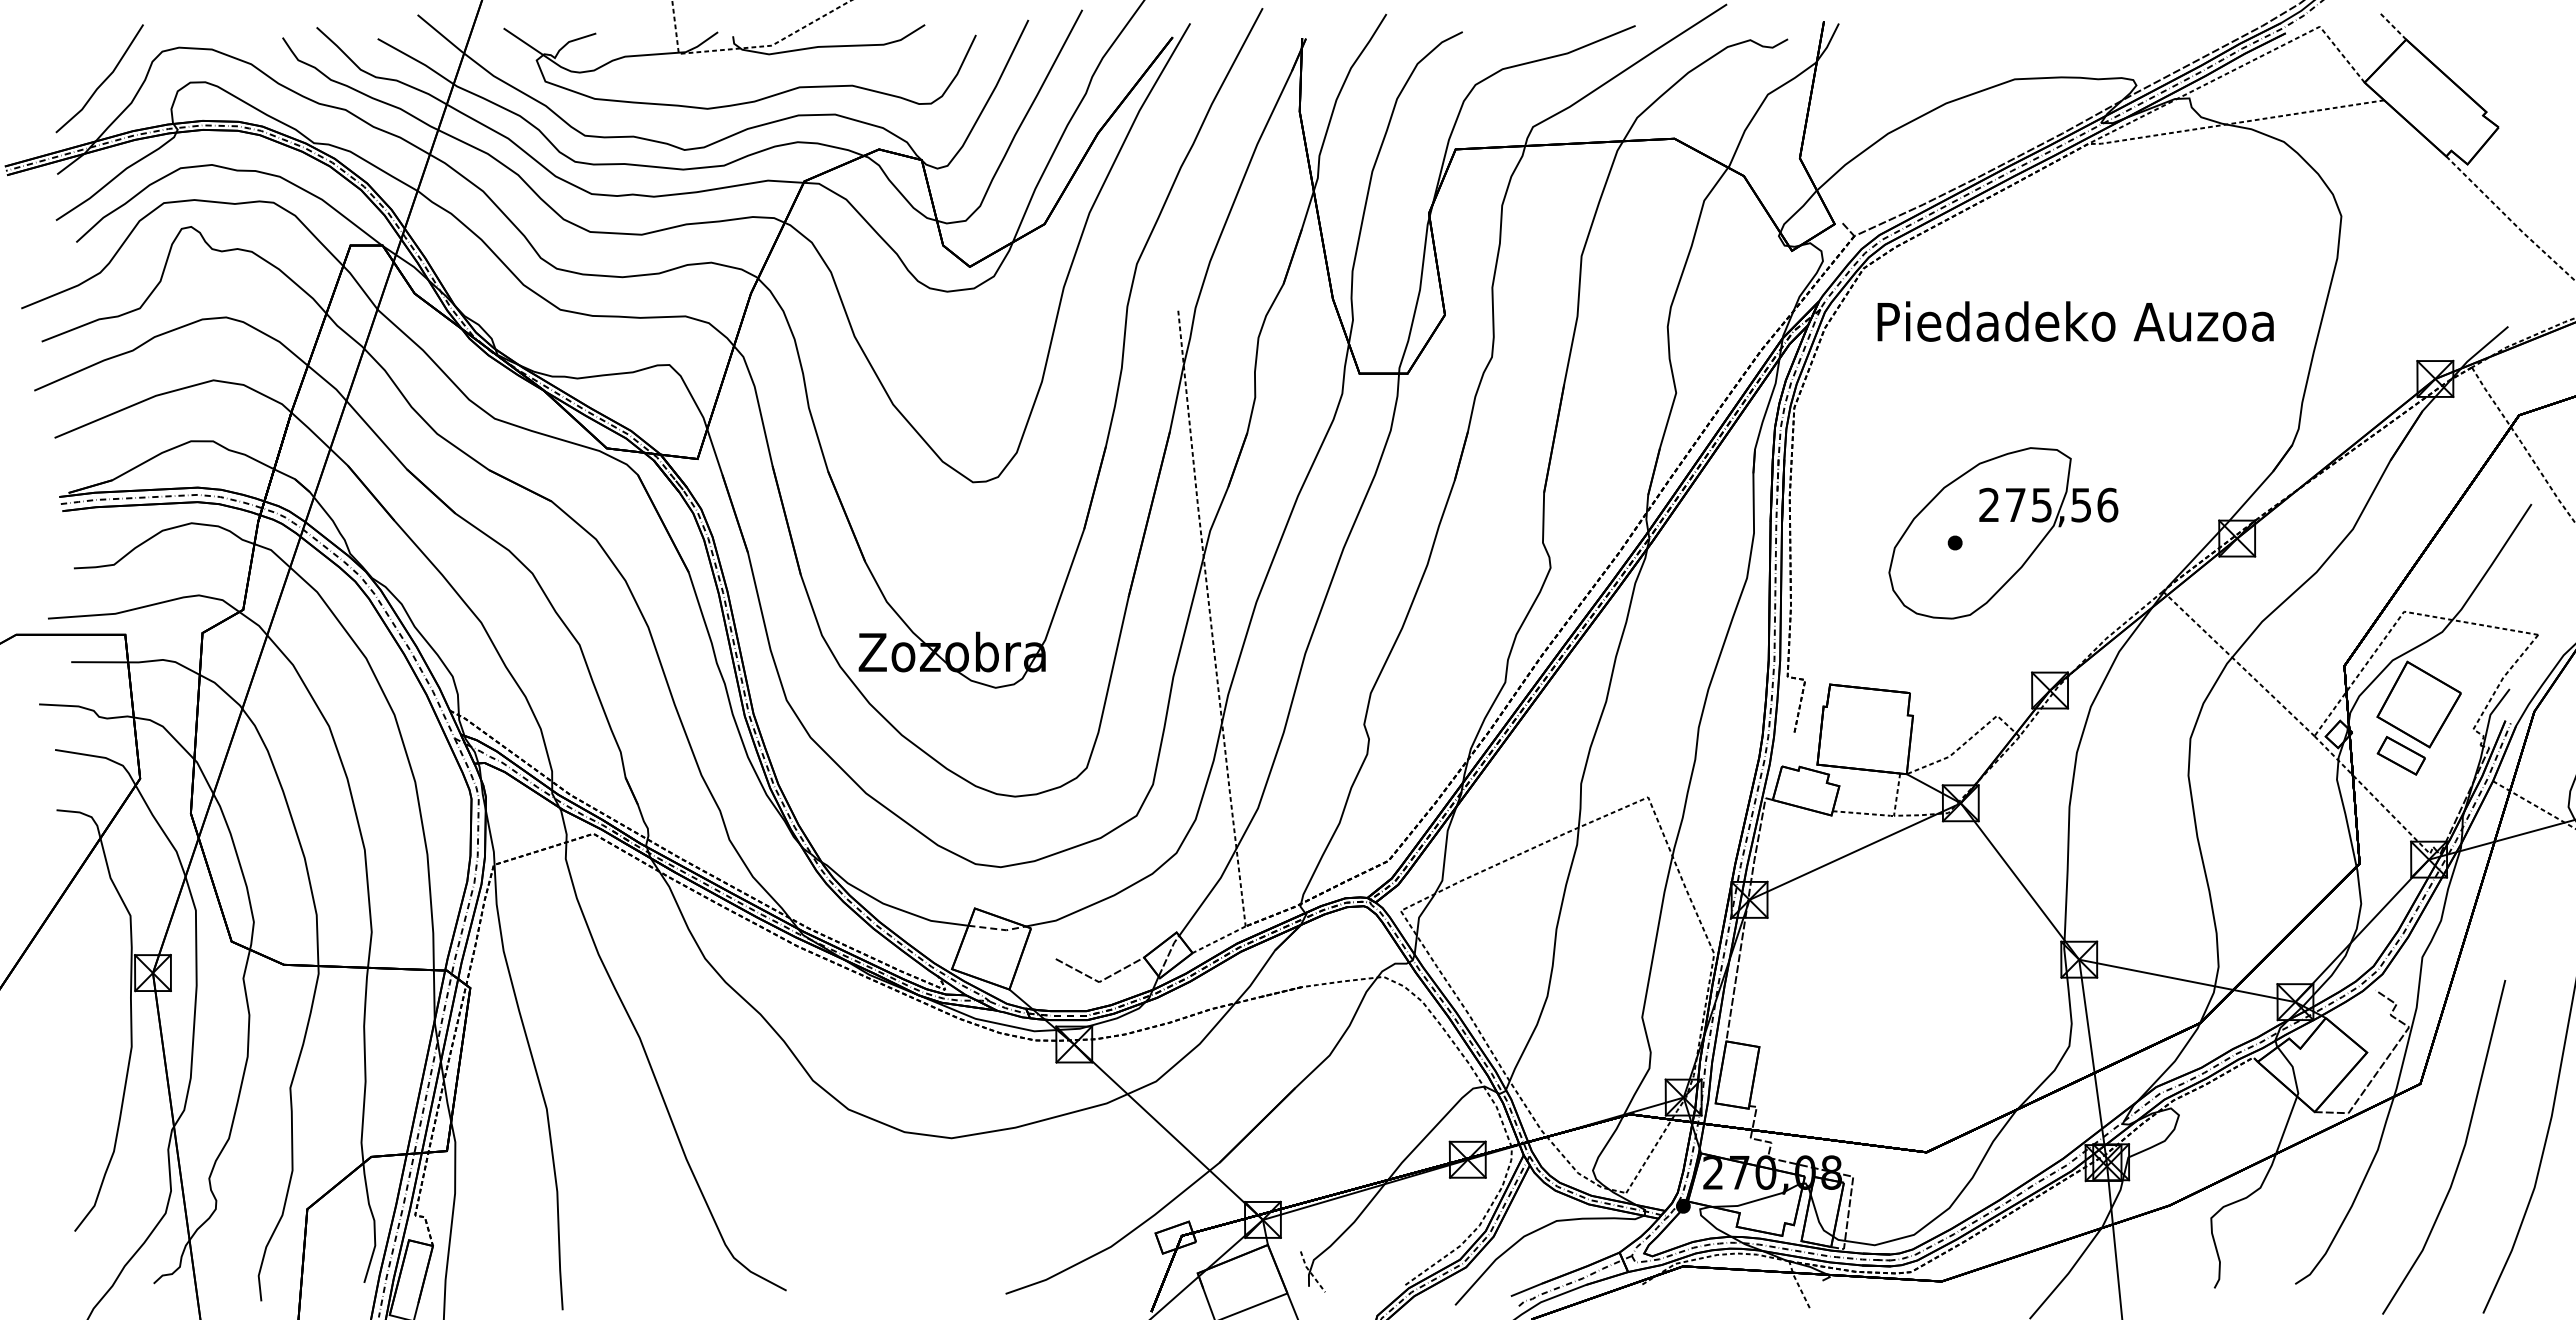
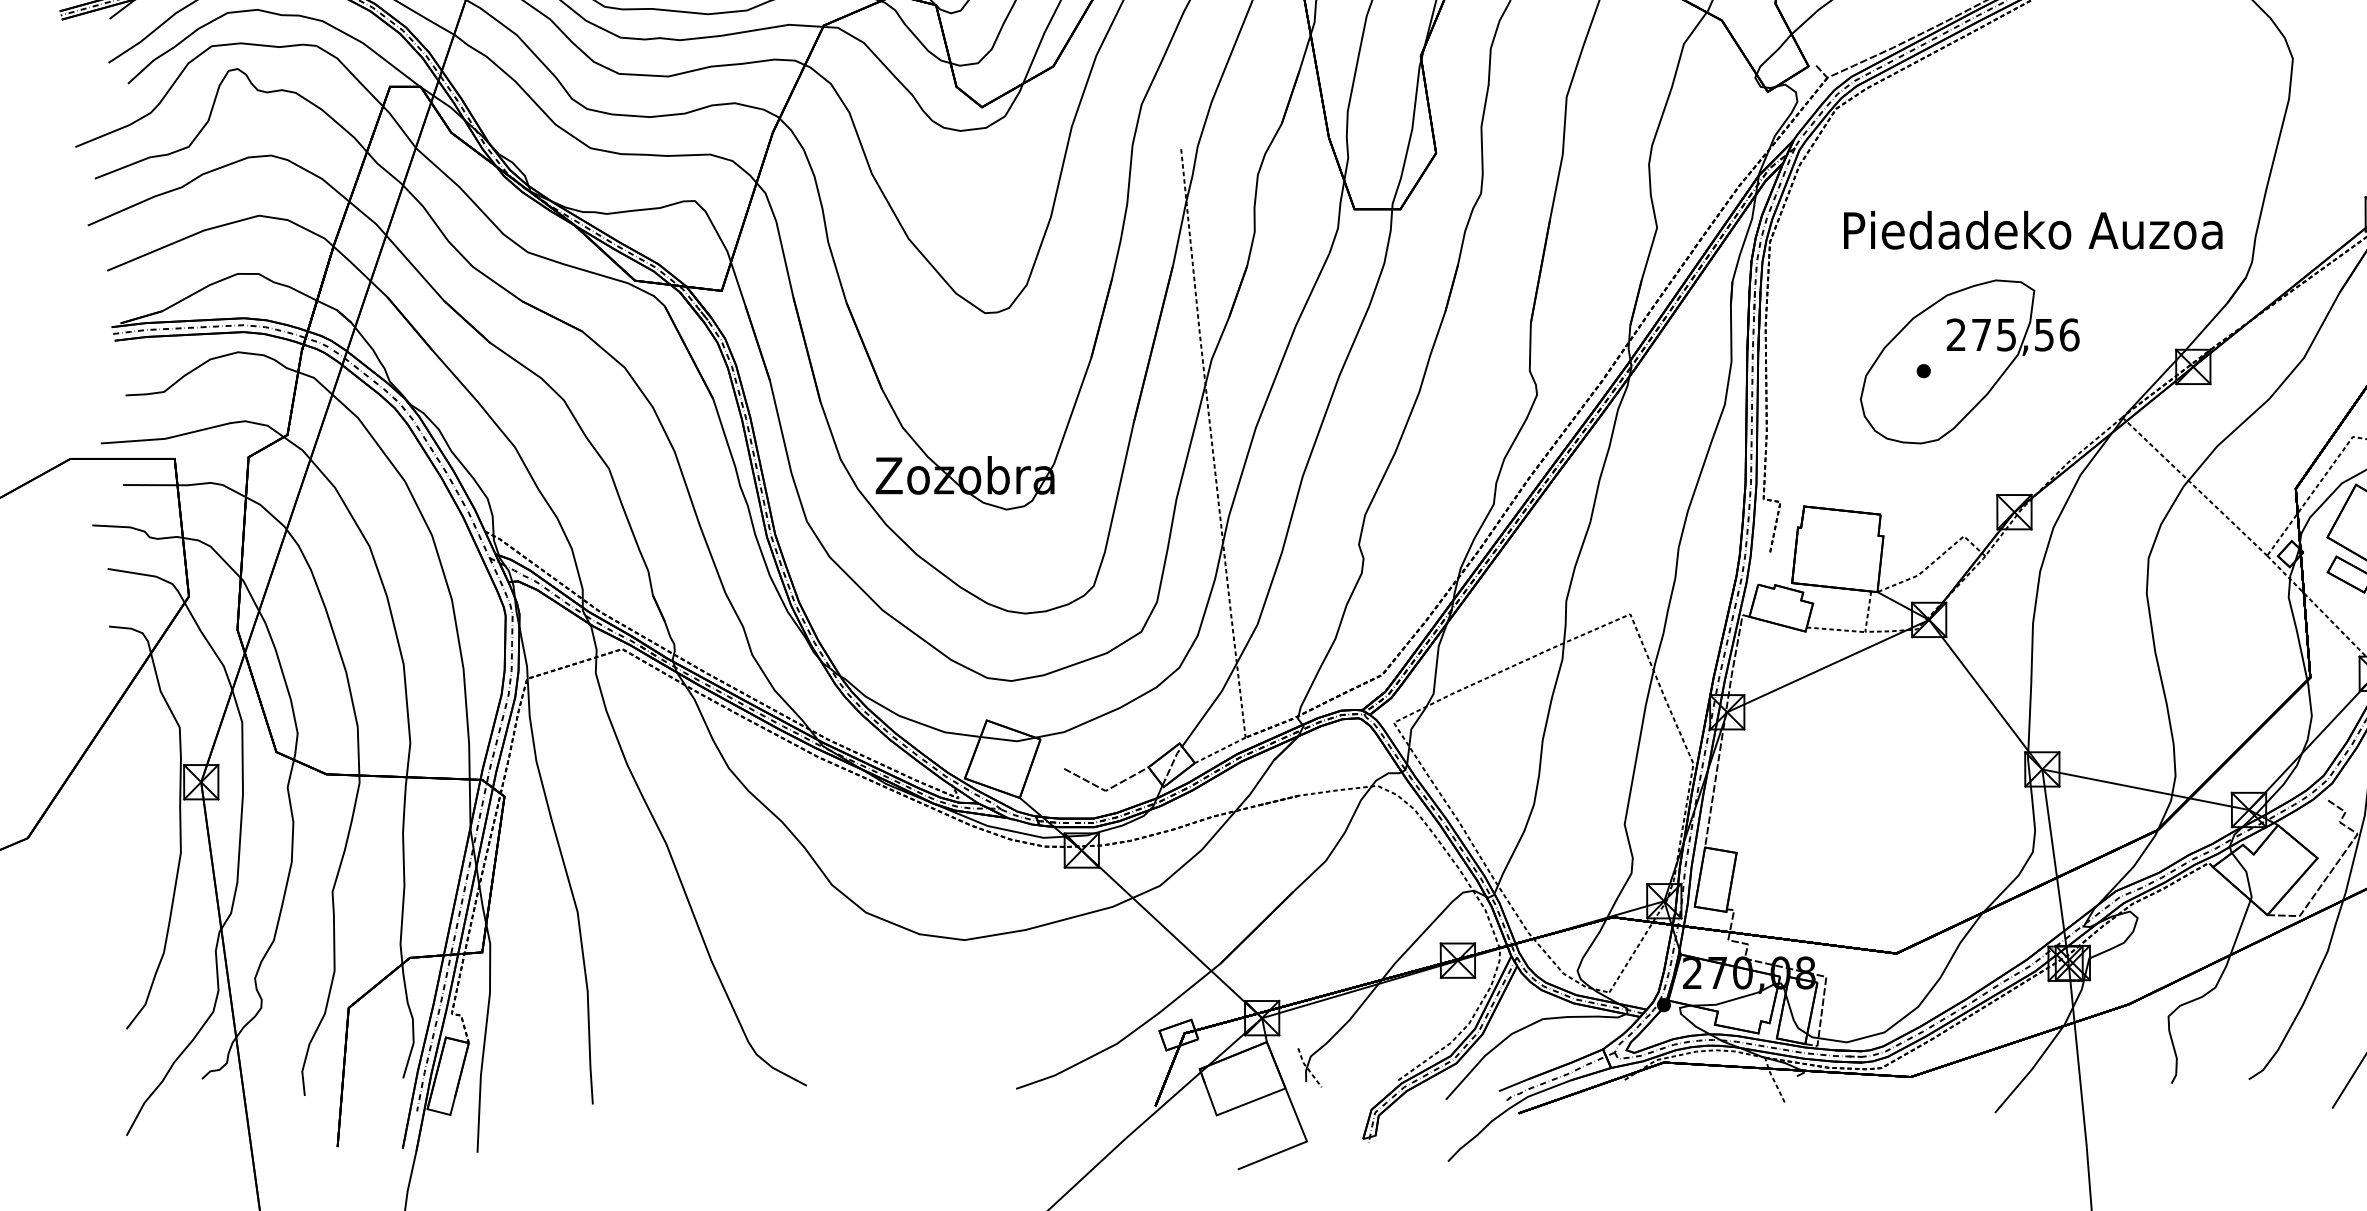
text: (2075, 321) -> (2033, 230), moved
line: (997, 929) -> (1008, 740), dashed -> solid

